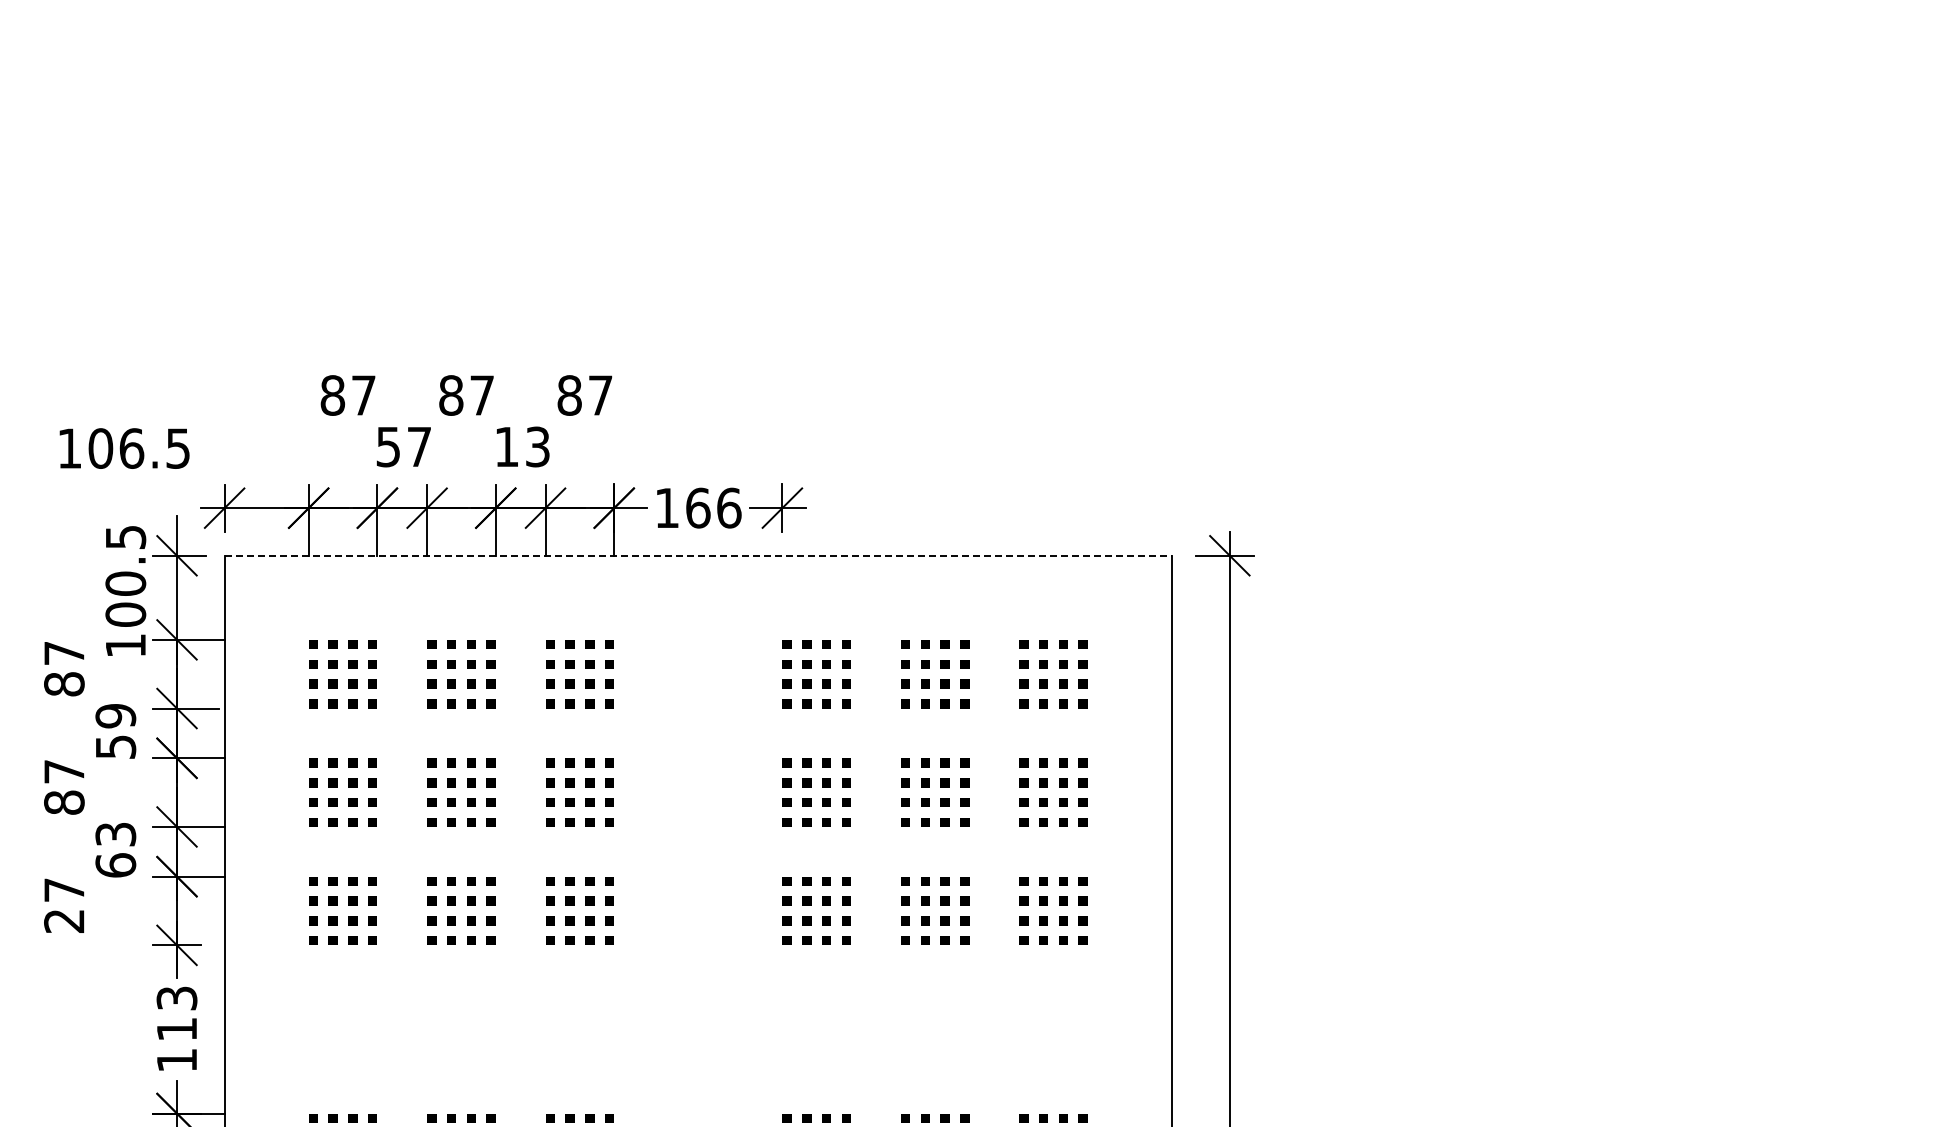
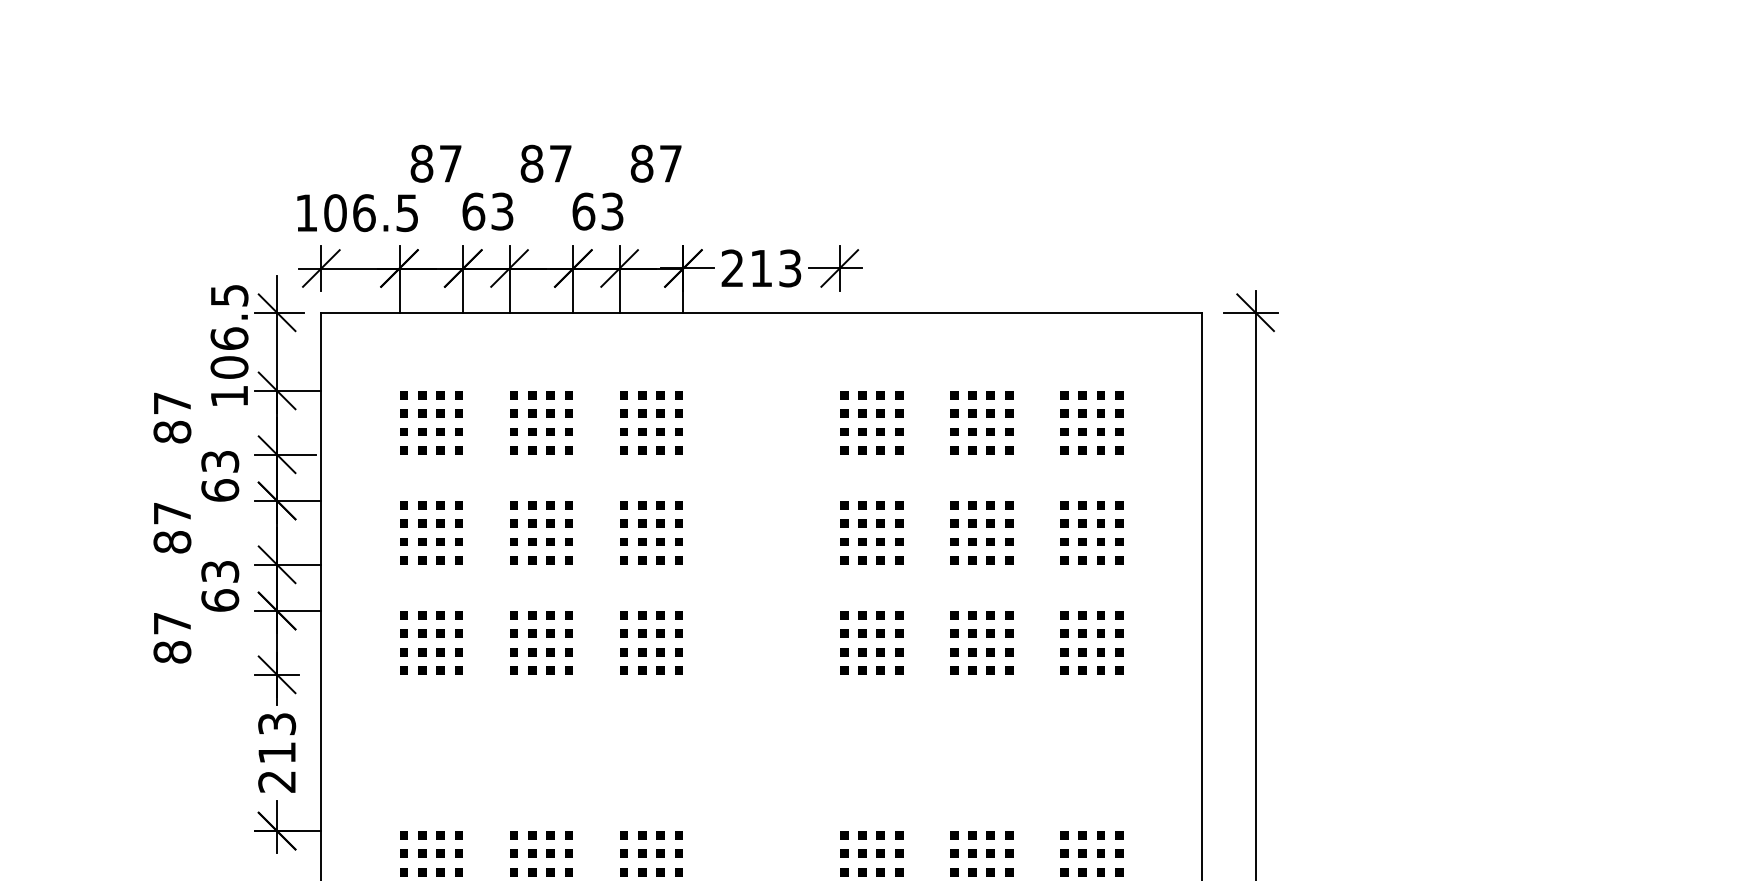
text: (403, 446) -> (487, 211), 57 -> 63
text: (507, 446) -> (584, 211), 13 -> 63
text: (124, 448) -> (357, 213), moved
text: (698, 507) -> (761, 267), 166 -> 213
line: (698, 555) -> (761, 312), dashed -> solid
text: (125, 583) -> (229, 338), 100.5 -> 106.5
text: (115, 731) -> (219, 476), 59 -> 63
text: (64, 921) -> (172, 652), 27 -> 87
text: (176, 1060) -> (276, 781), 113 -> 213

